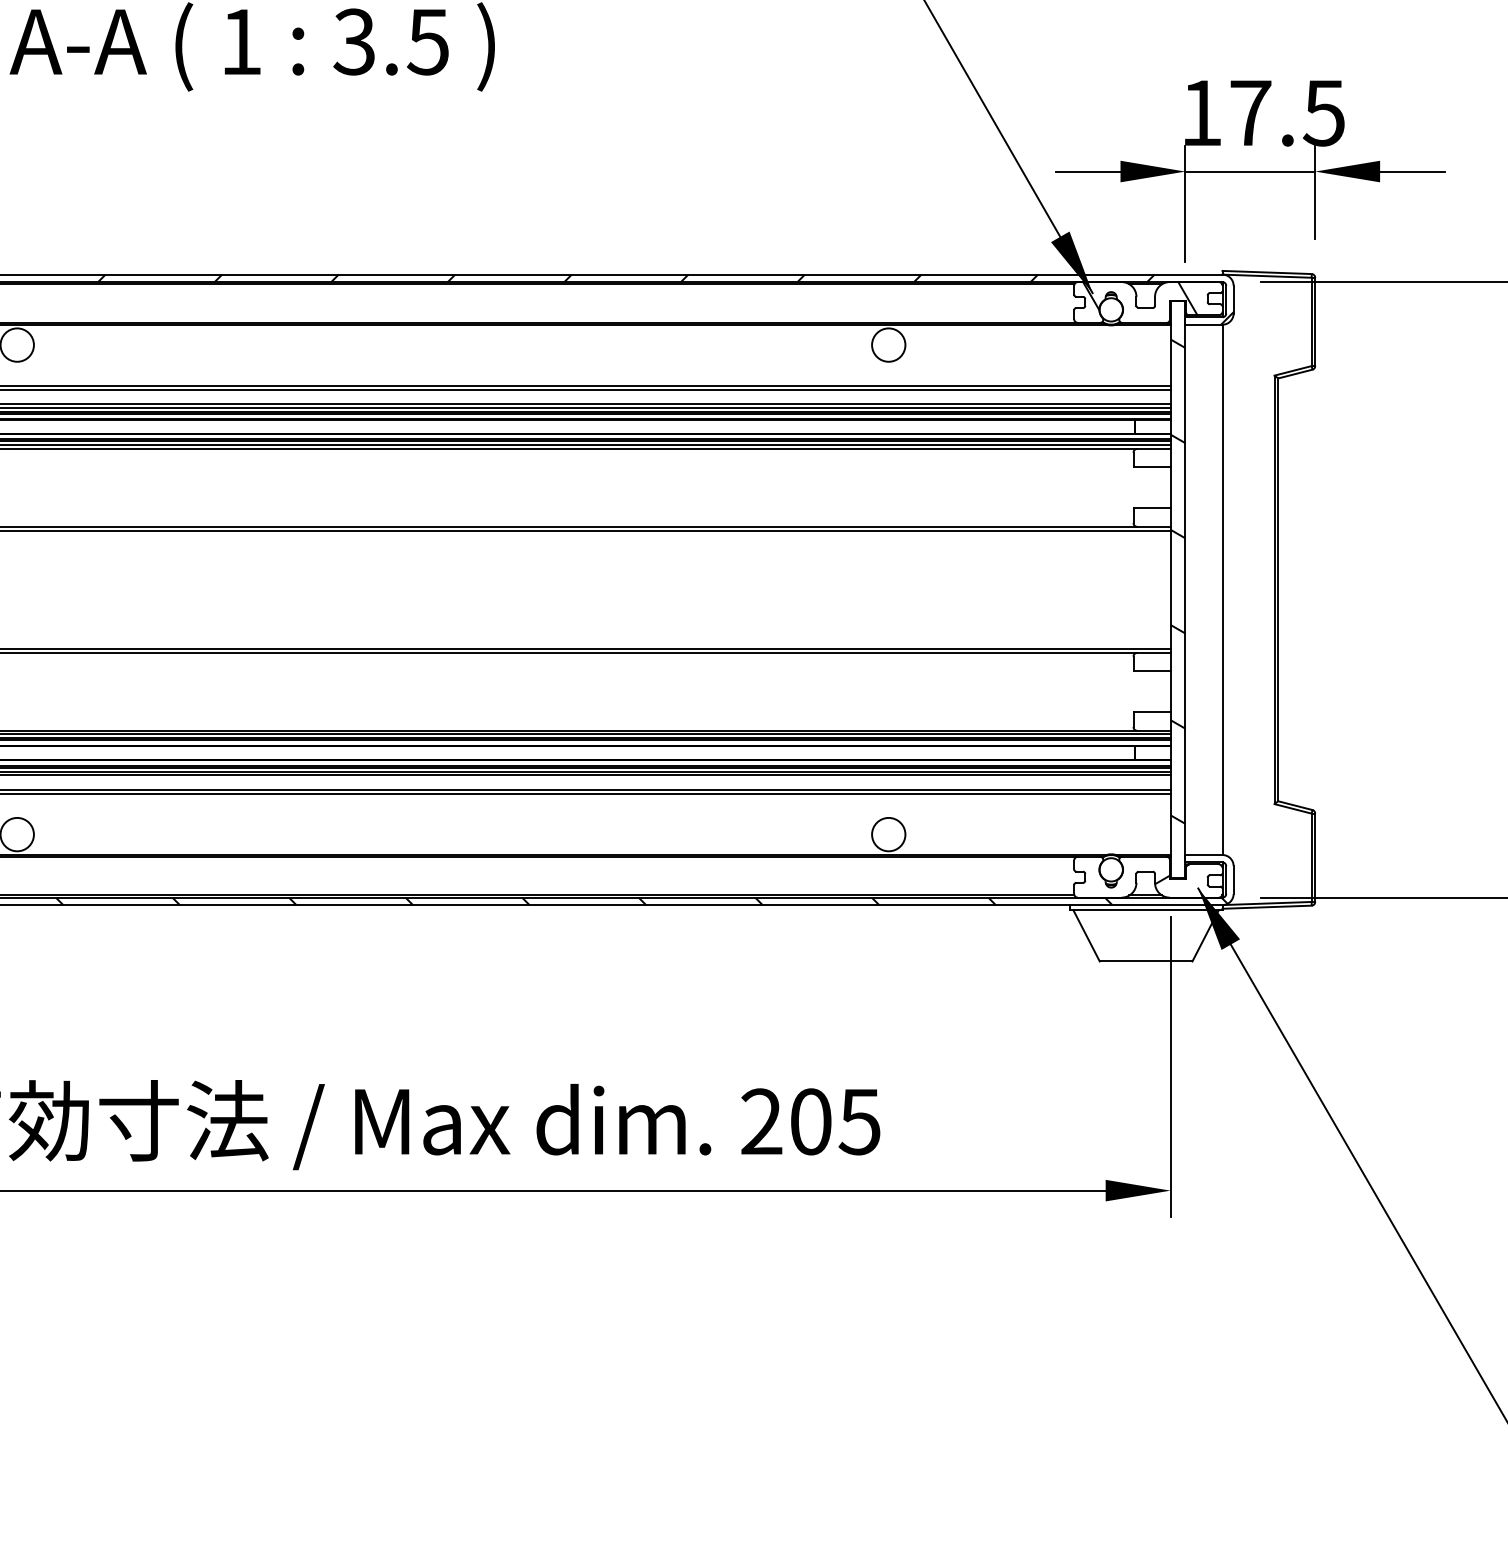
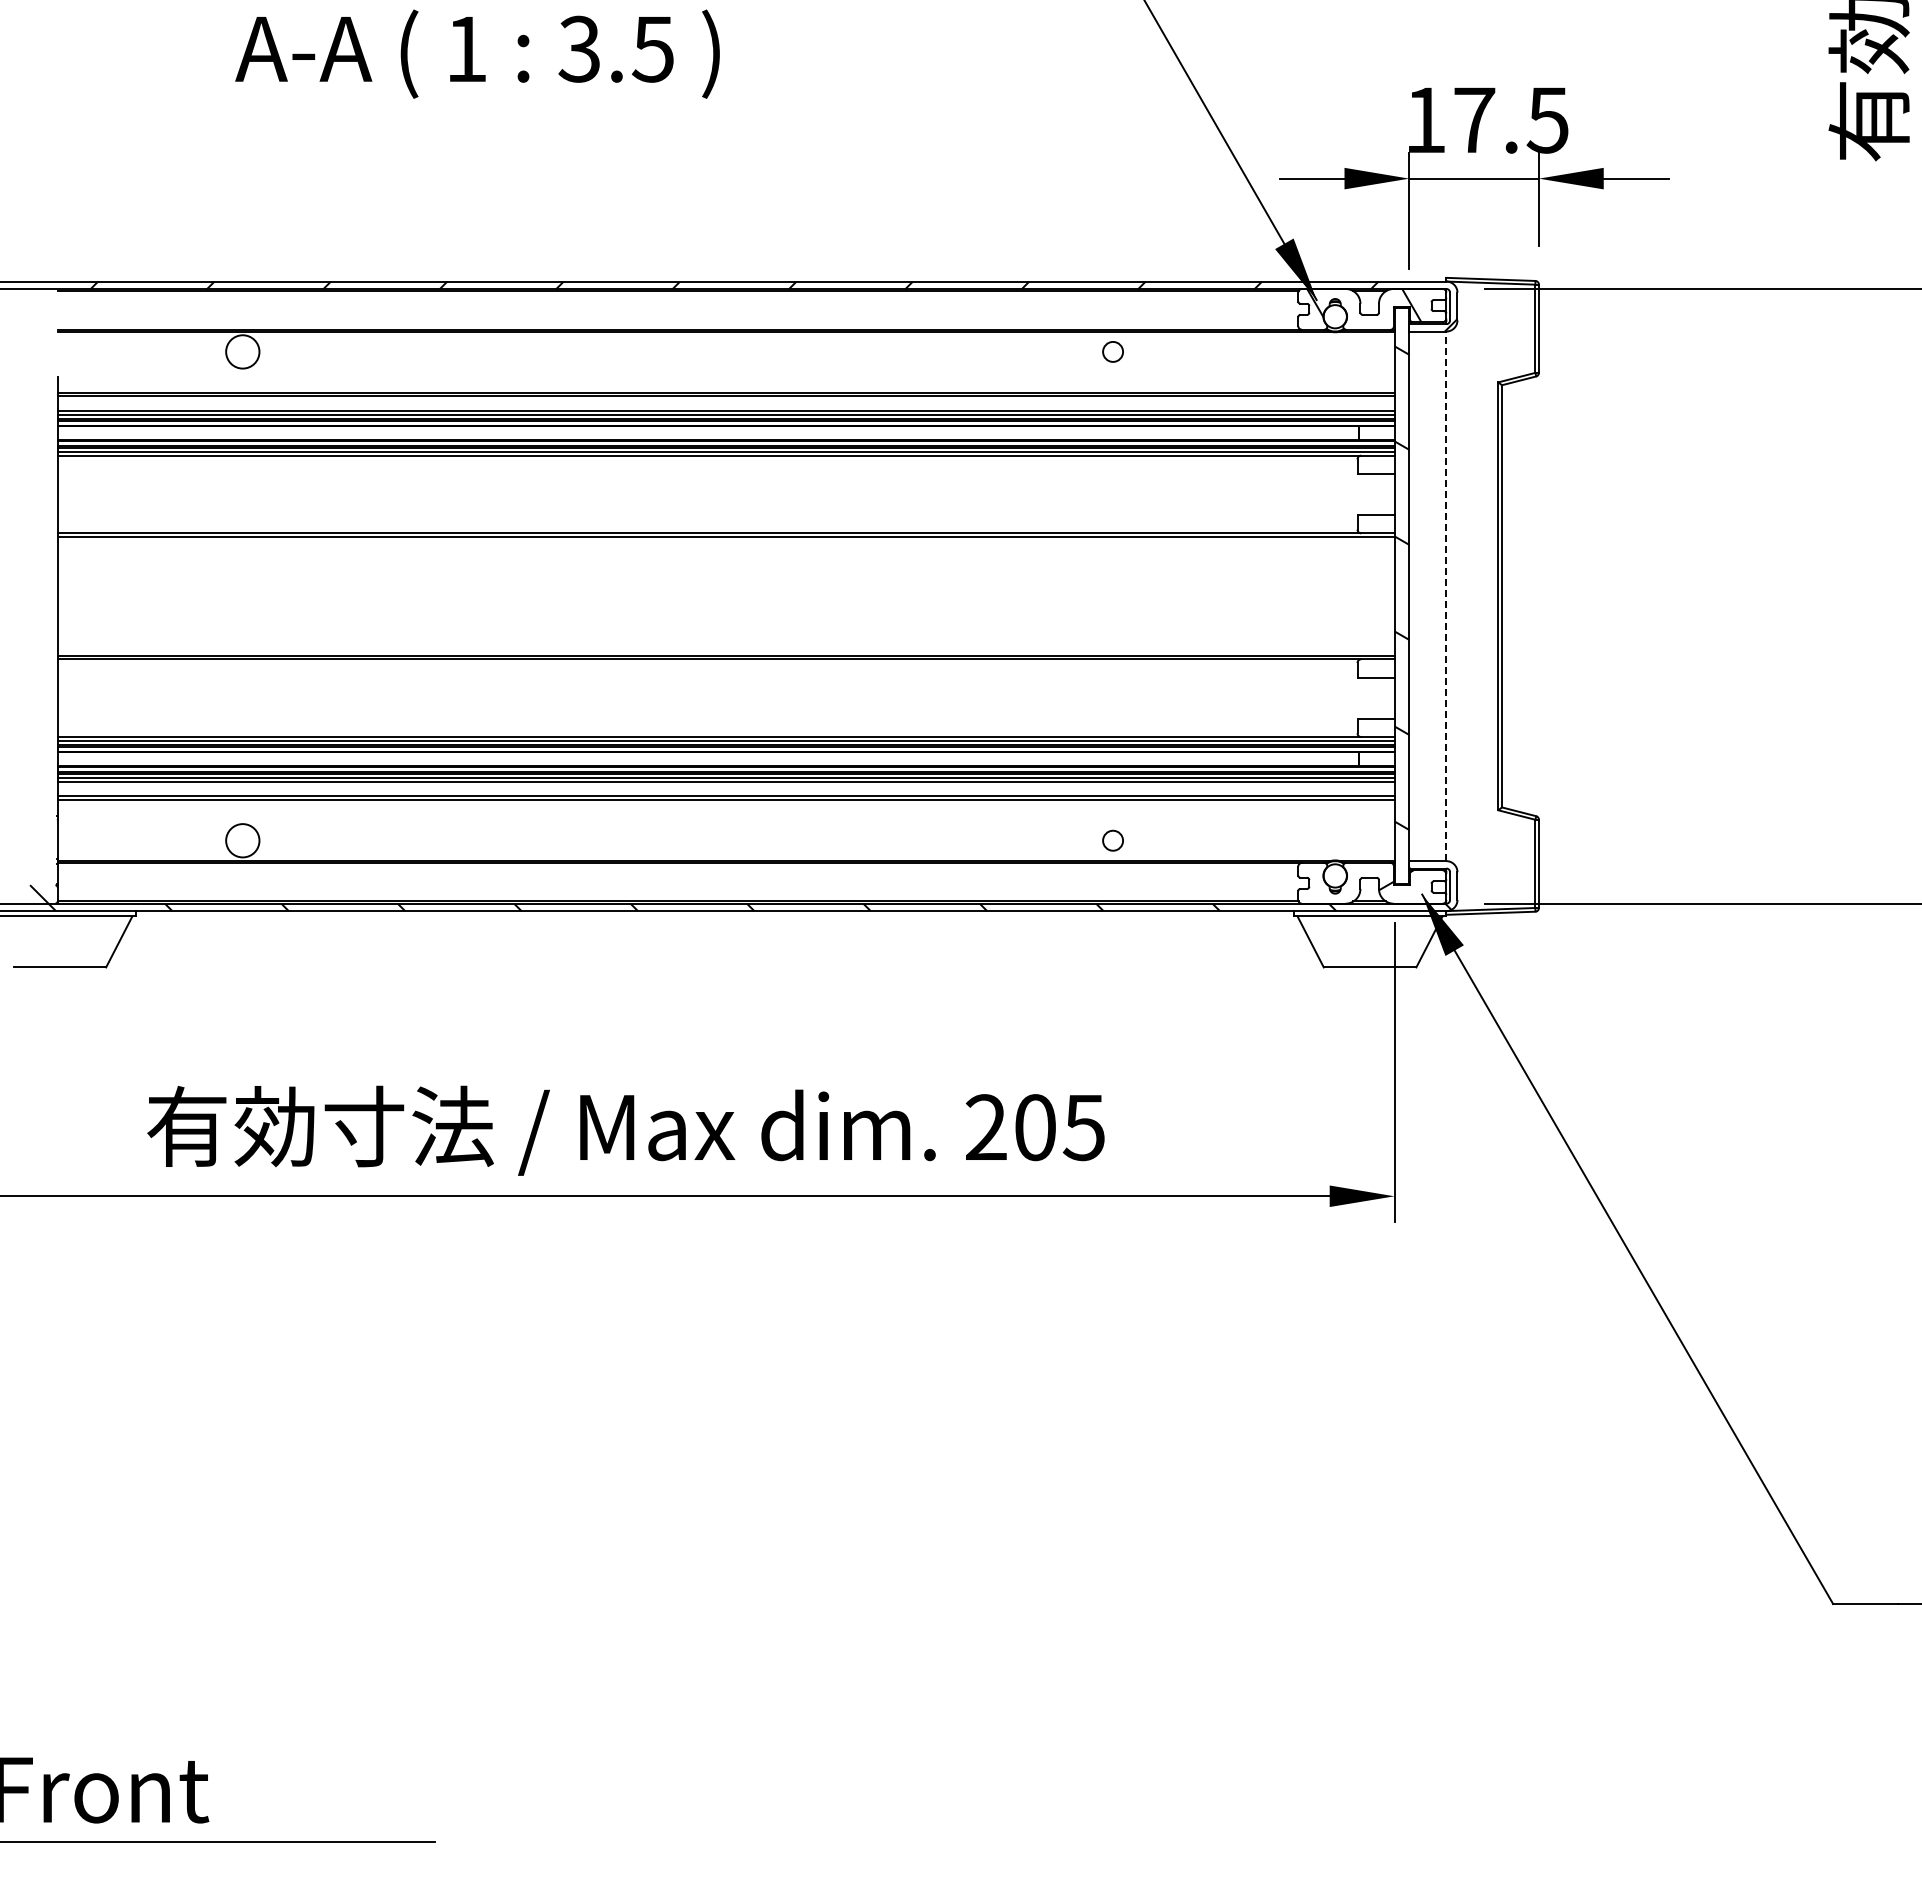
circle: (888, 344) -> (1112, 351), size x0.6
line: (1222, 590) -> (1446, 596), solid -> dashed
circle: (888, 834) -> (1112, 840), size x0.6

